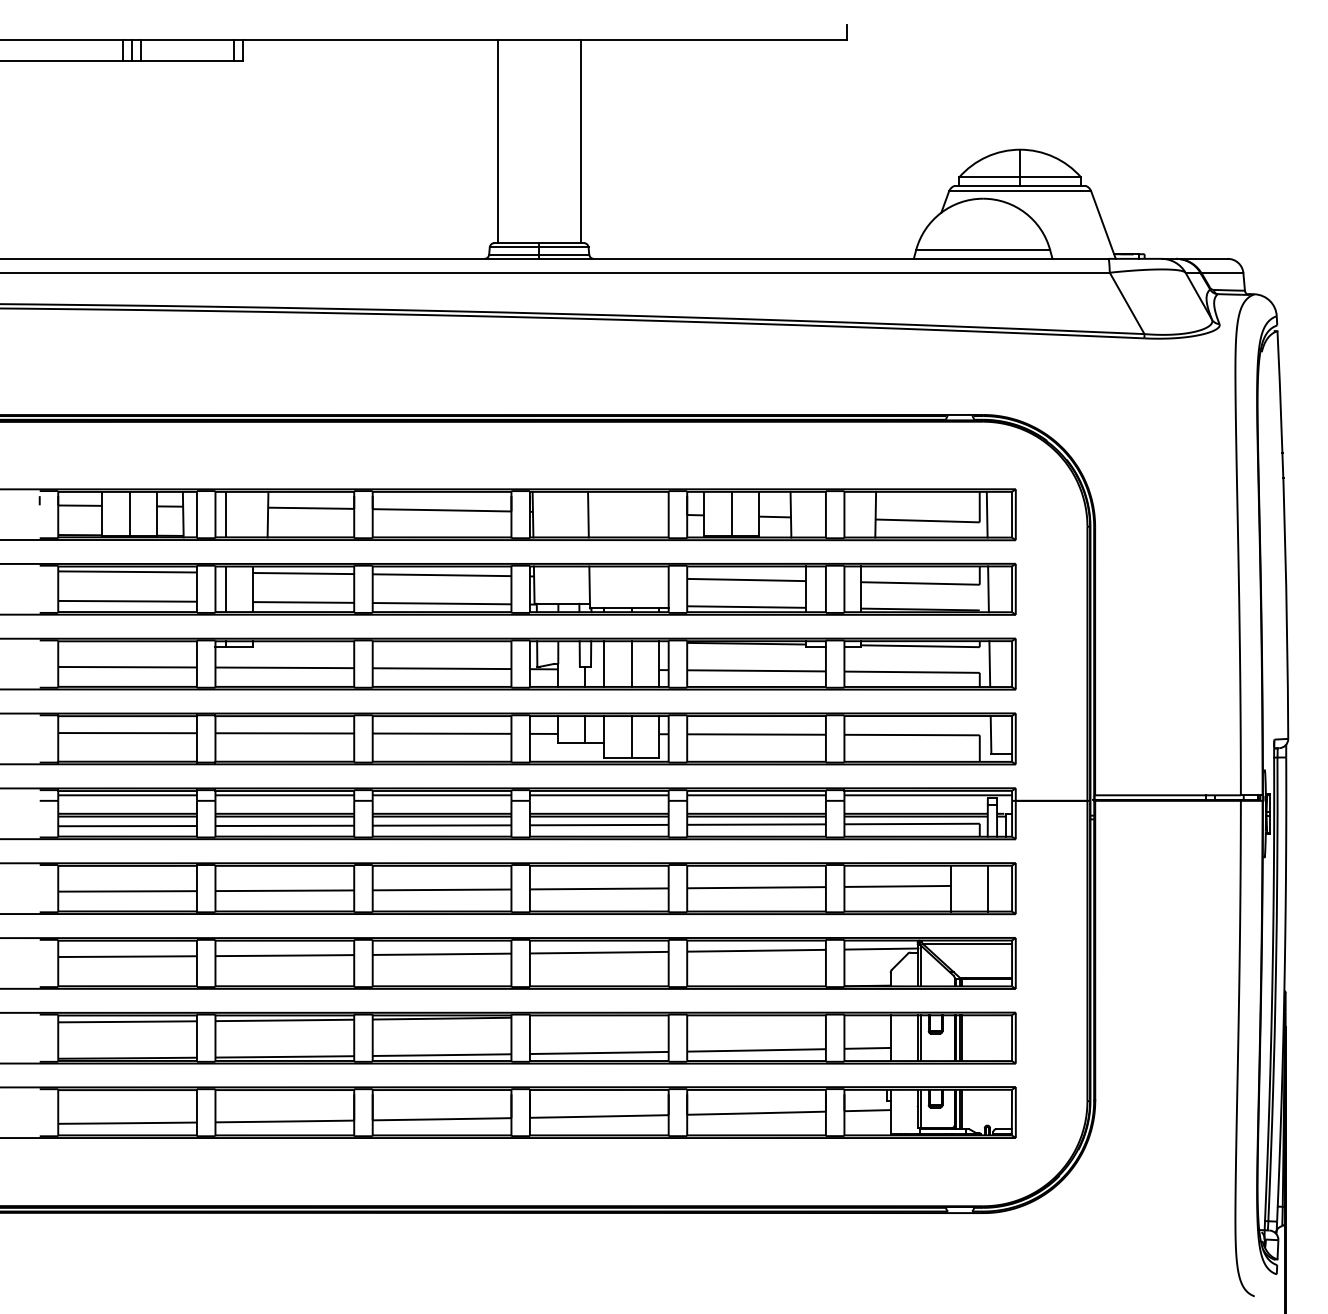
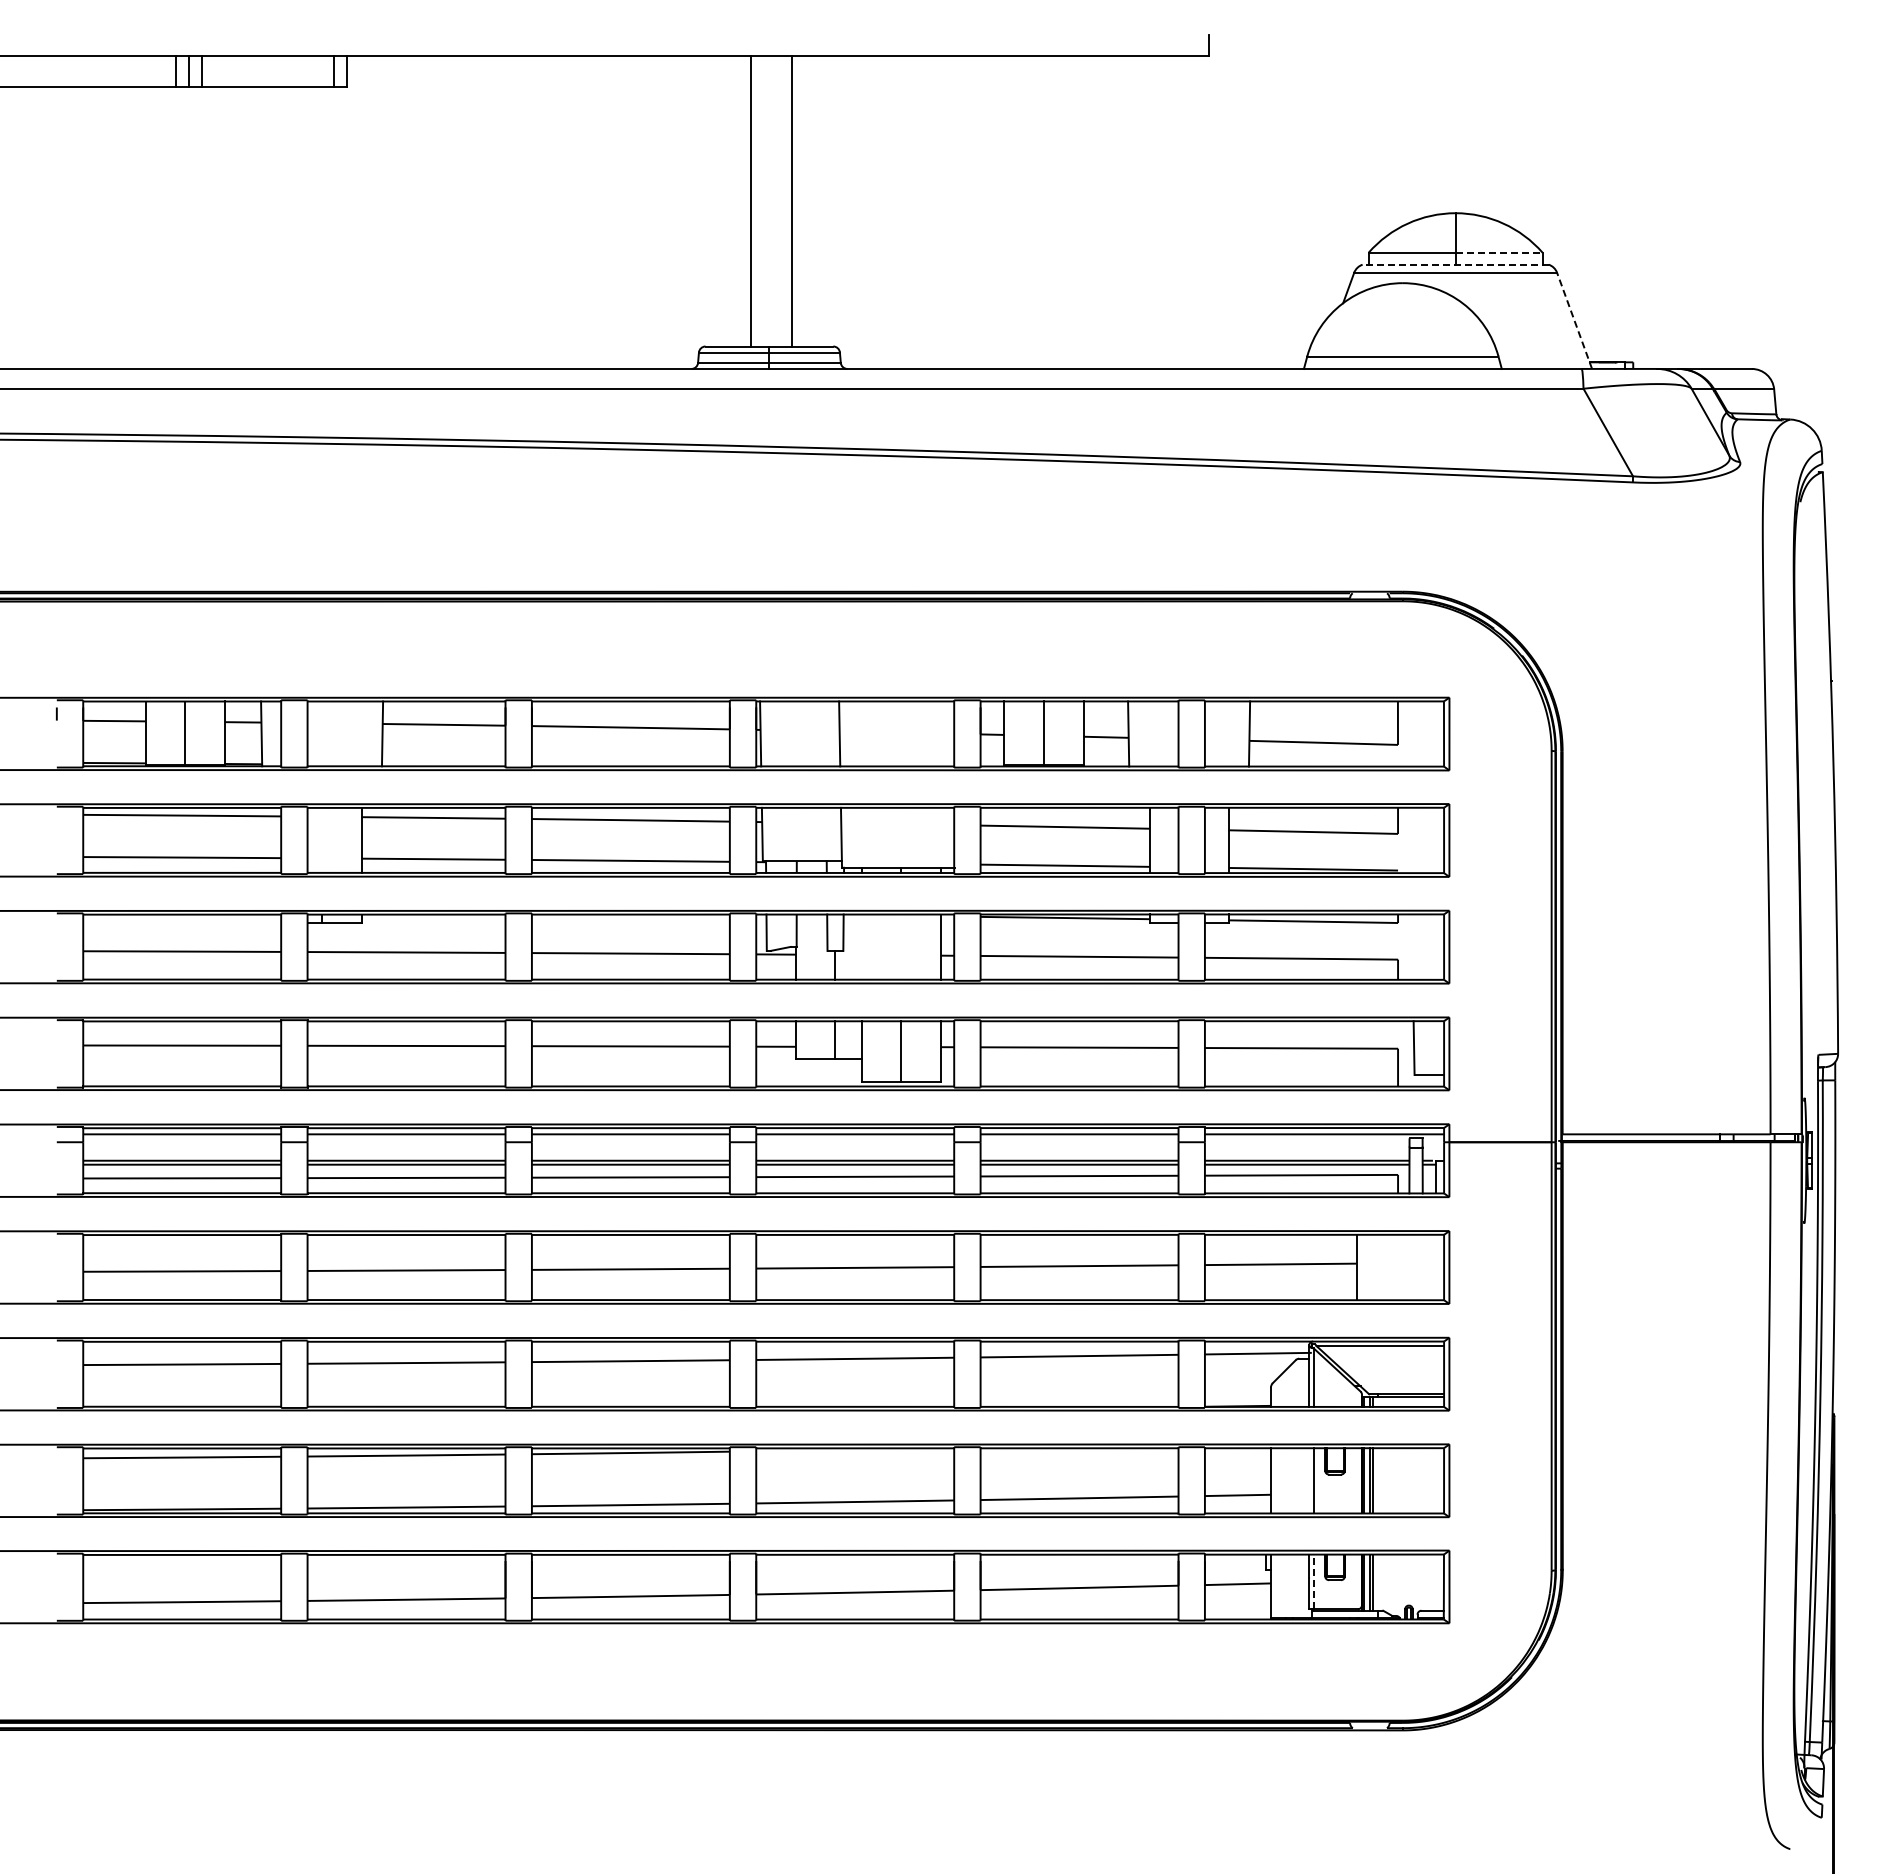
line: (497, 141) -> (792, 201), moved
line: (580, 141) -> (750, 201), moved
line: (1050, 177) -> (1499, 252), solid -> dashed
line: (1020, 185) -> (1455, 264), solid -> dashed
line: (1103, 224) -> (1574, 320), solid -> dashed
line: (225, 514) -> (322, 733), removed
line: (987, 514) -> (1408, 733), removed
line: (225, 588) -> (322, 839), removed
line: (988, 589) -> (1410, 840), removed
line: (603, 663) -> (861, 946), removed
line: (631, 663) -> (901, 946), removed
line: (989, 663) -> (1411, 946), removed
line: (987, 888) -> (1409, 1267), removed
line: (917, 1037) -> (1309, 1480), removed
line: (920, 1108) -> (1313, 1581), solid -> dashed

